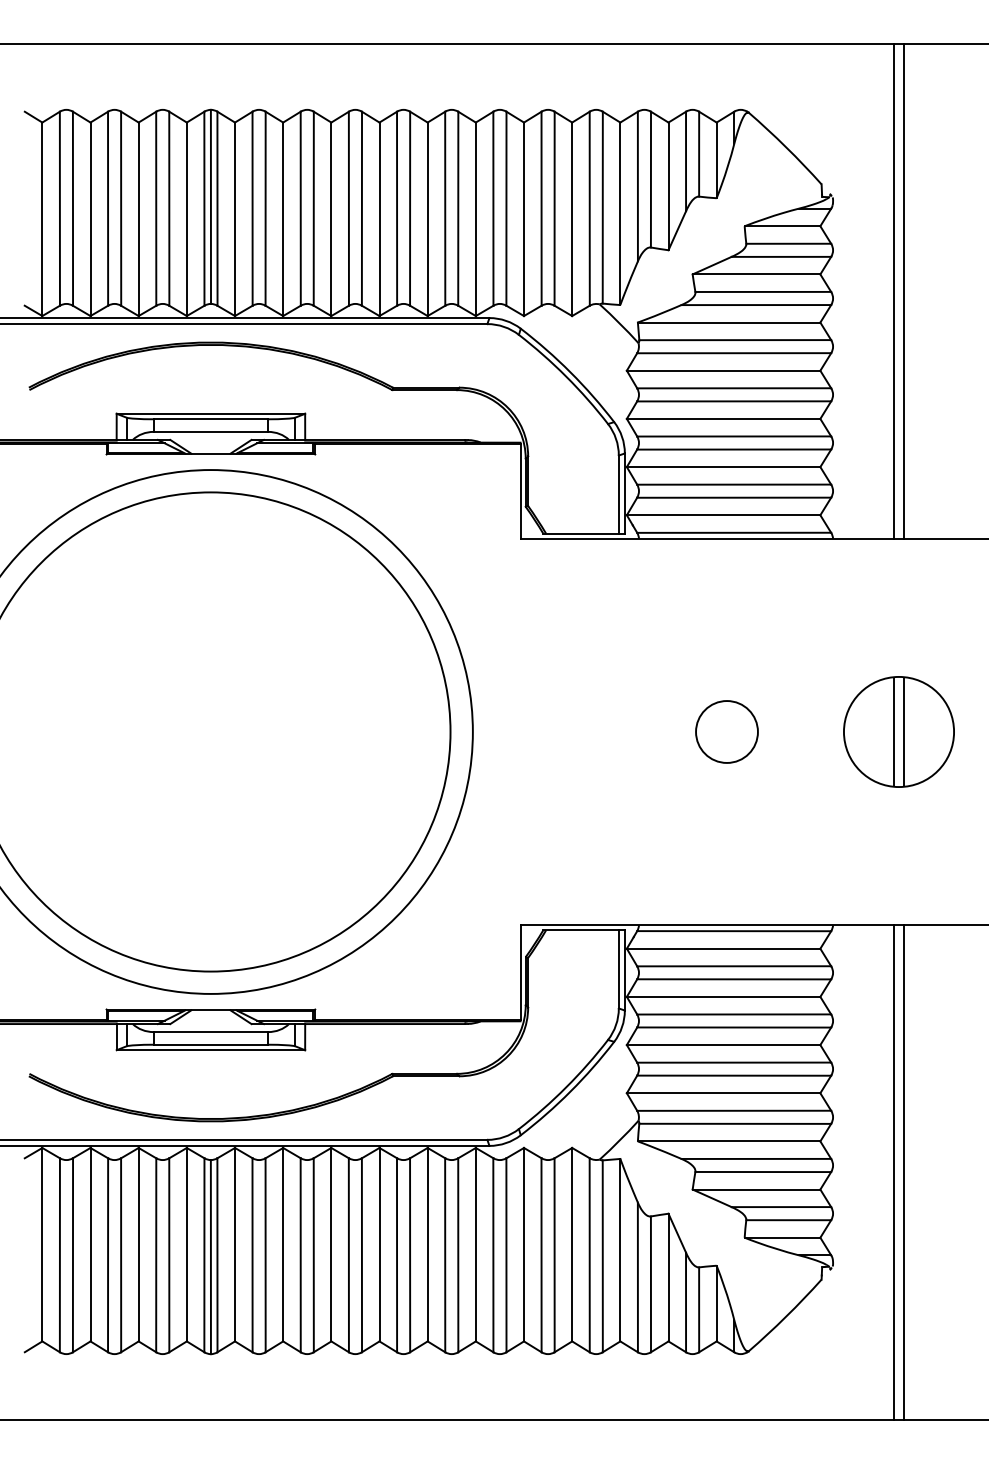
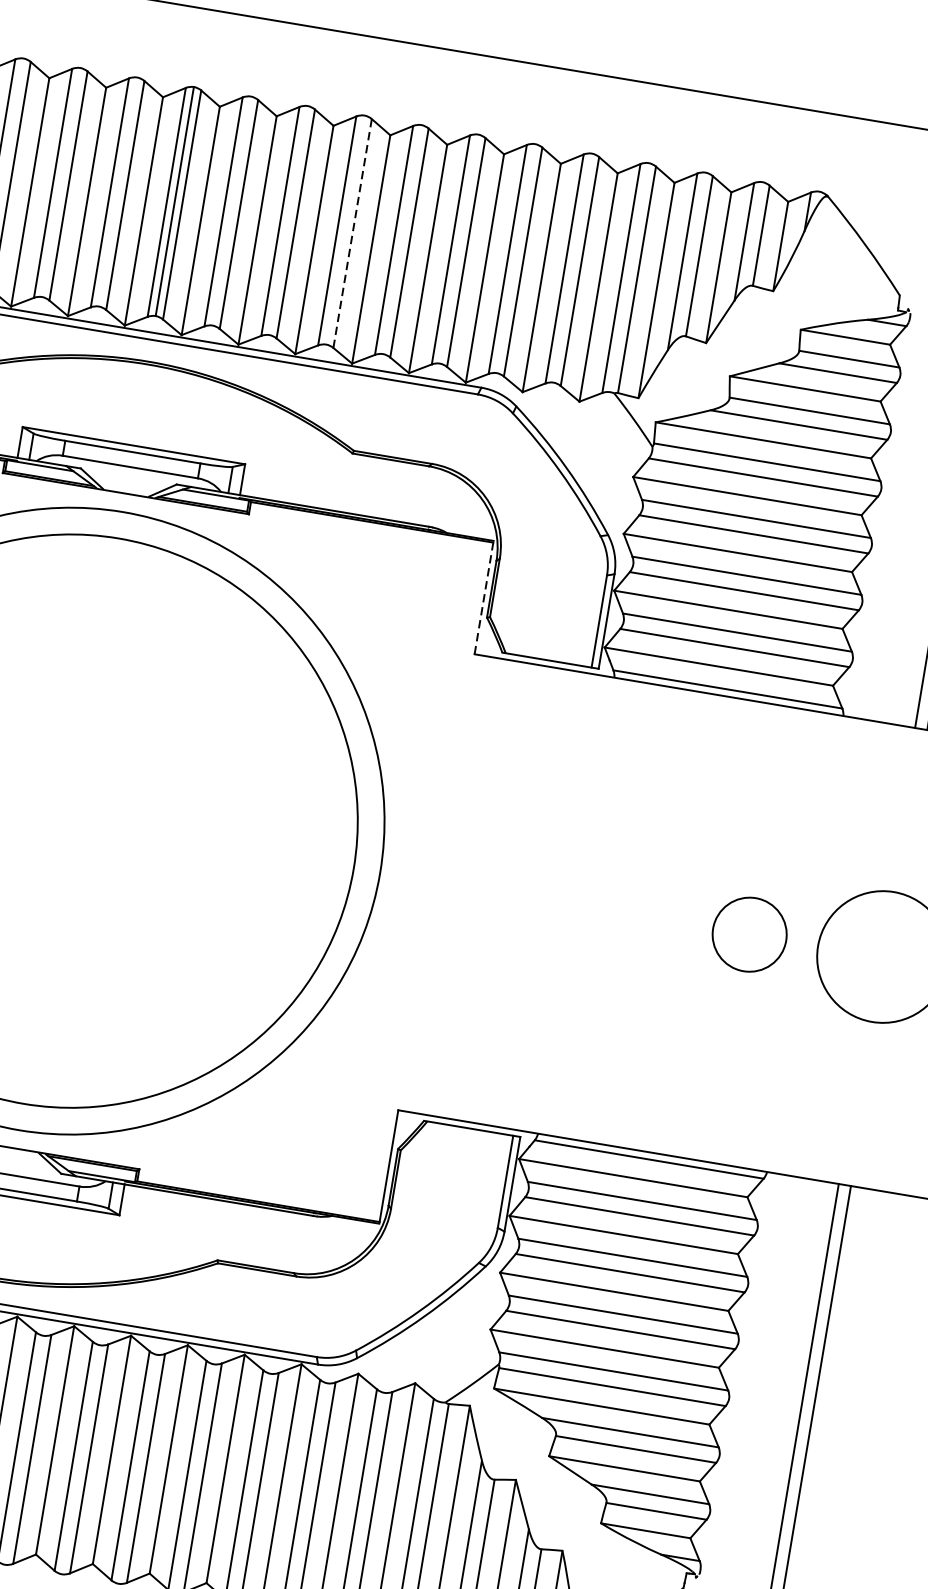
line: (361, 208) -> (352, 233), solid -> dashed
line: (520, 490) -> (484, 597), solid -> dashed
circle: (726, 731) -> (749, 934), moved
line: (893, 731) -> (876, 955), removed
line: (904, 731) -> (889, 957), removed

